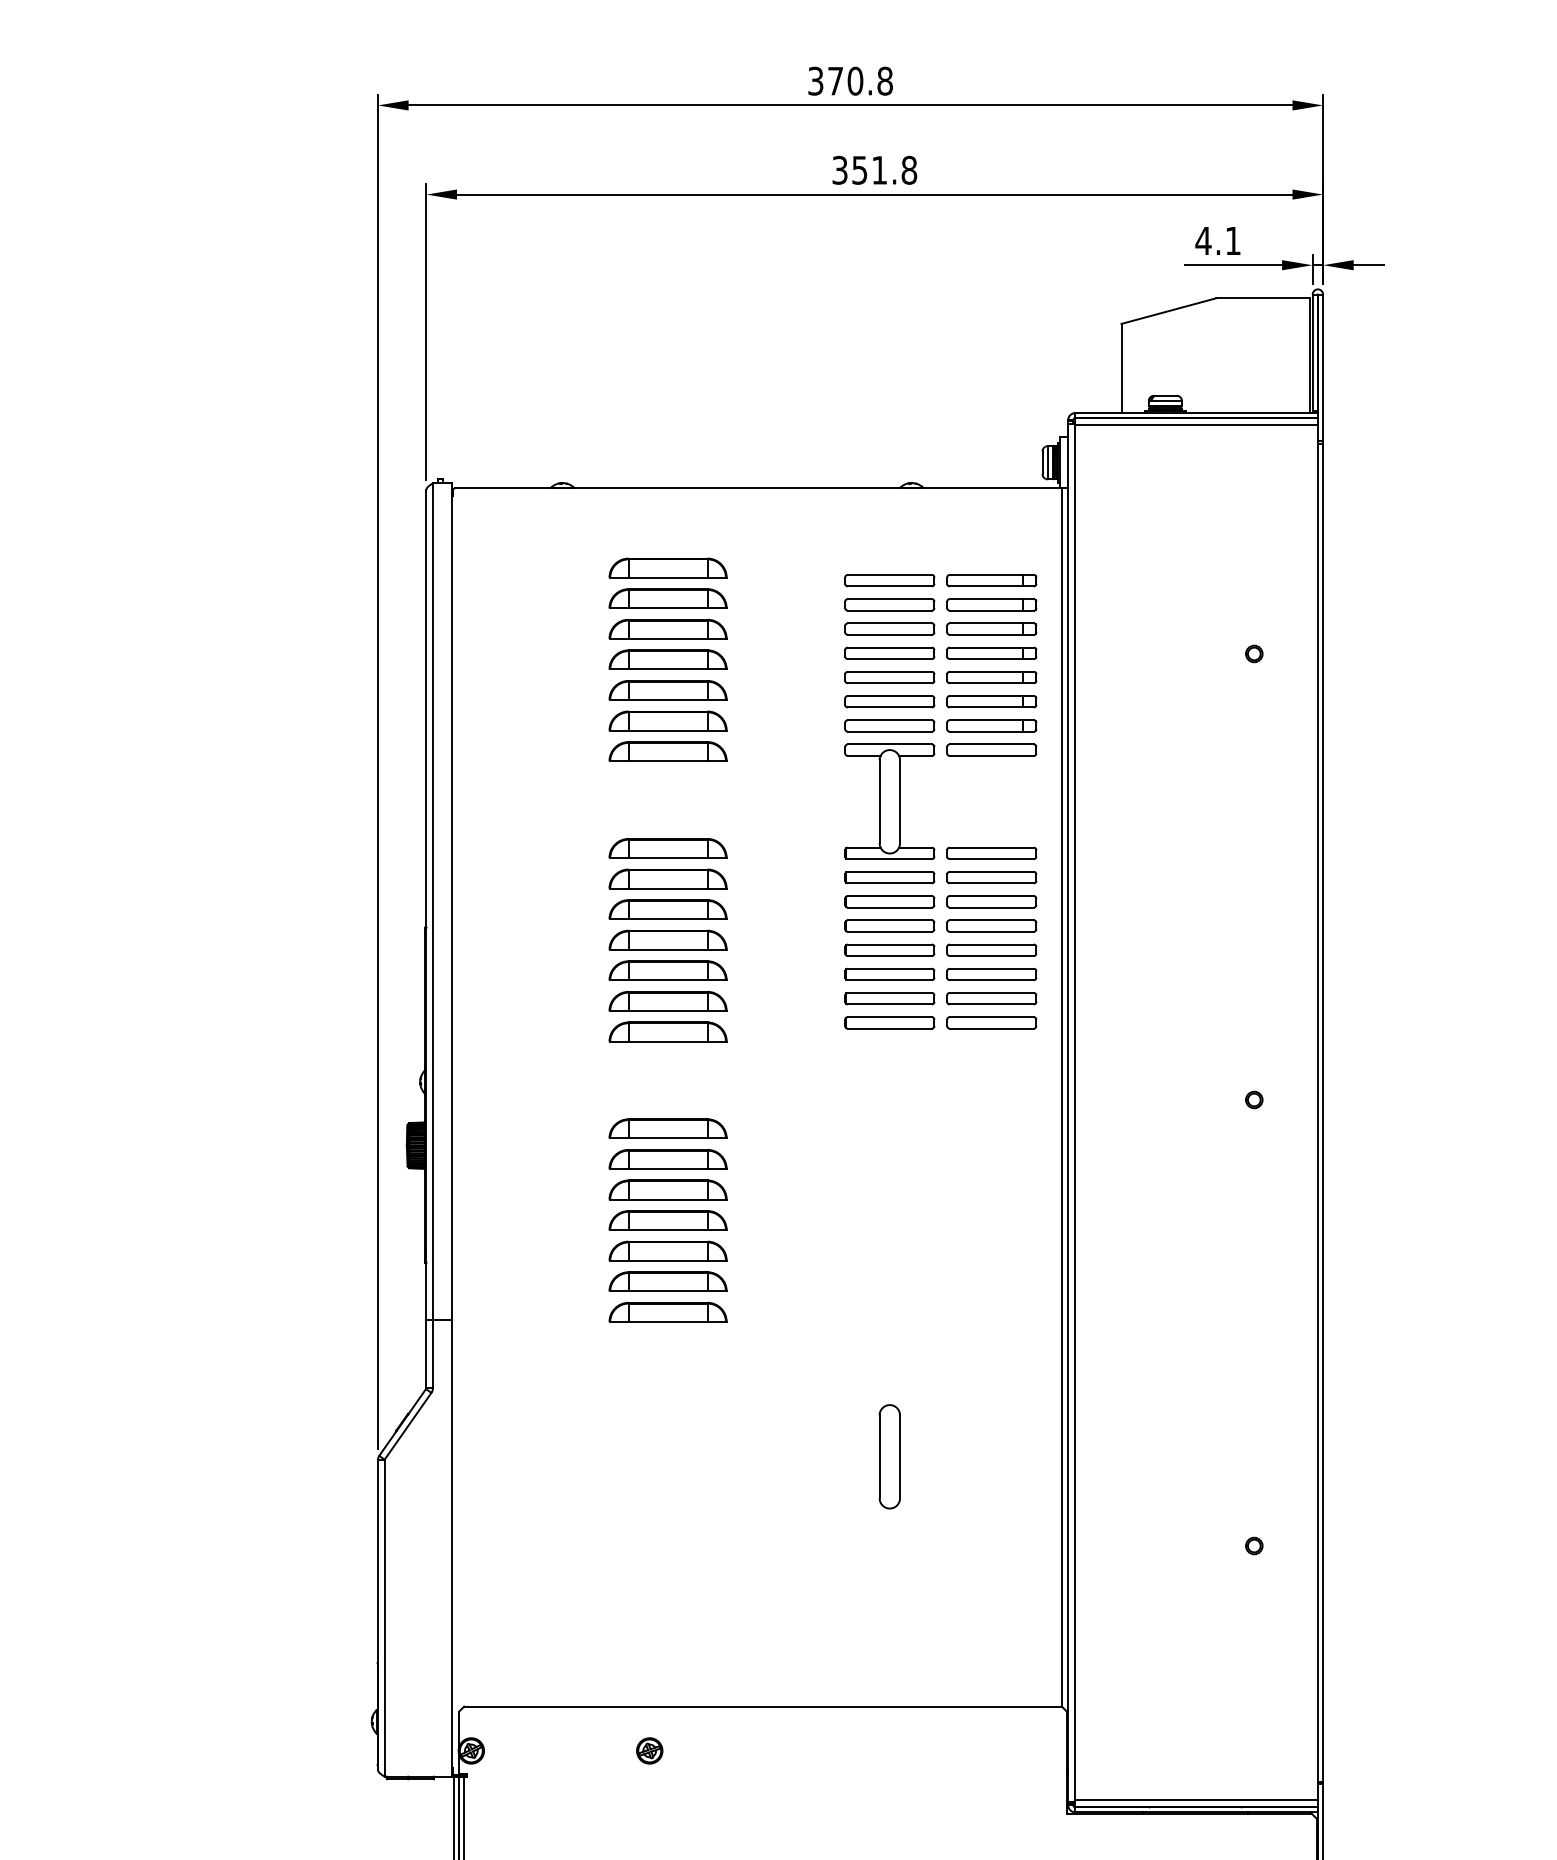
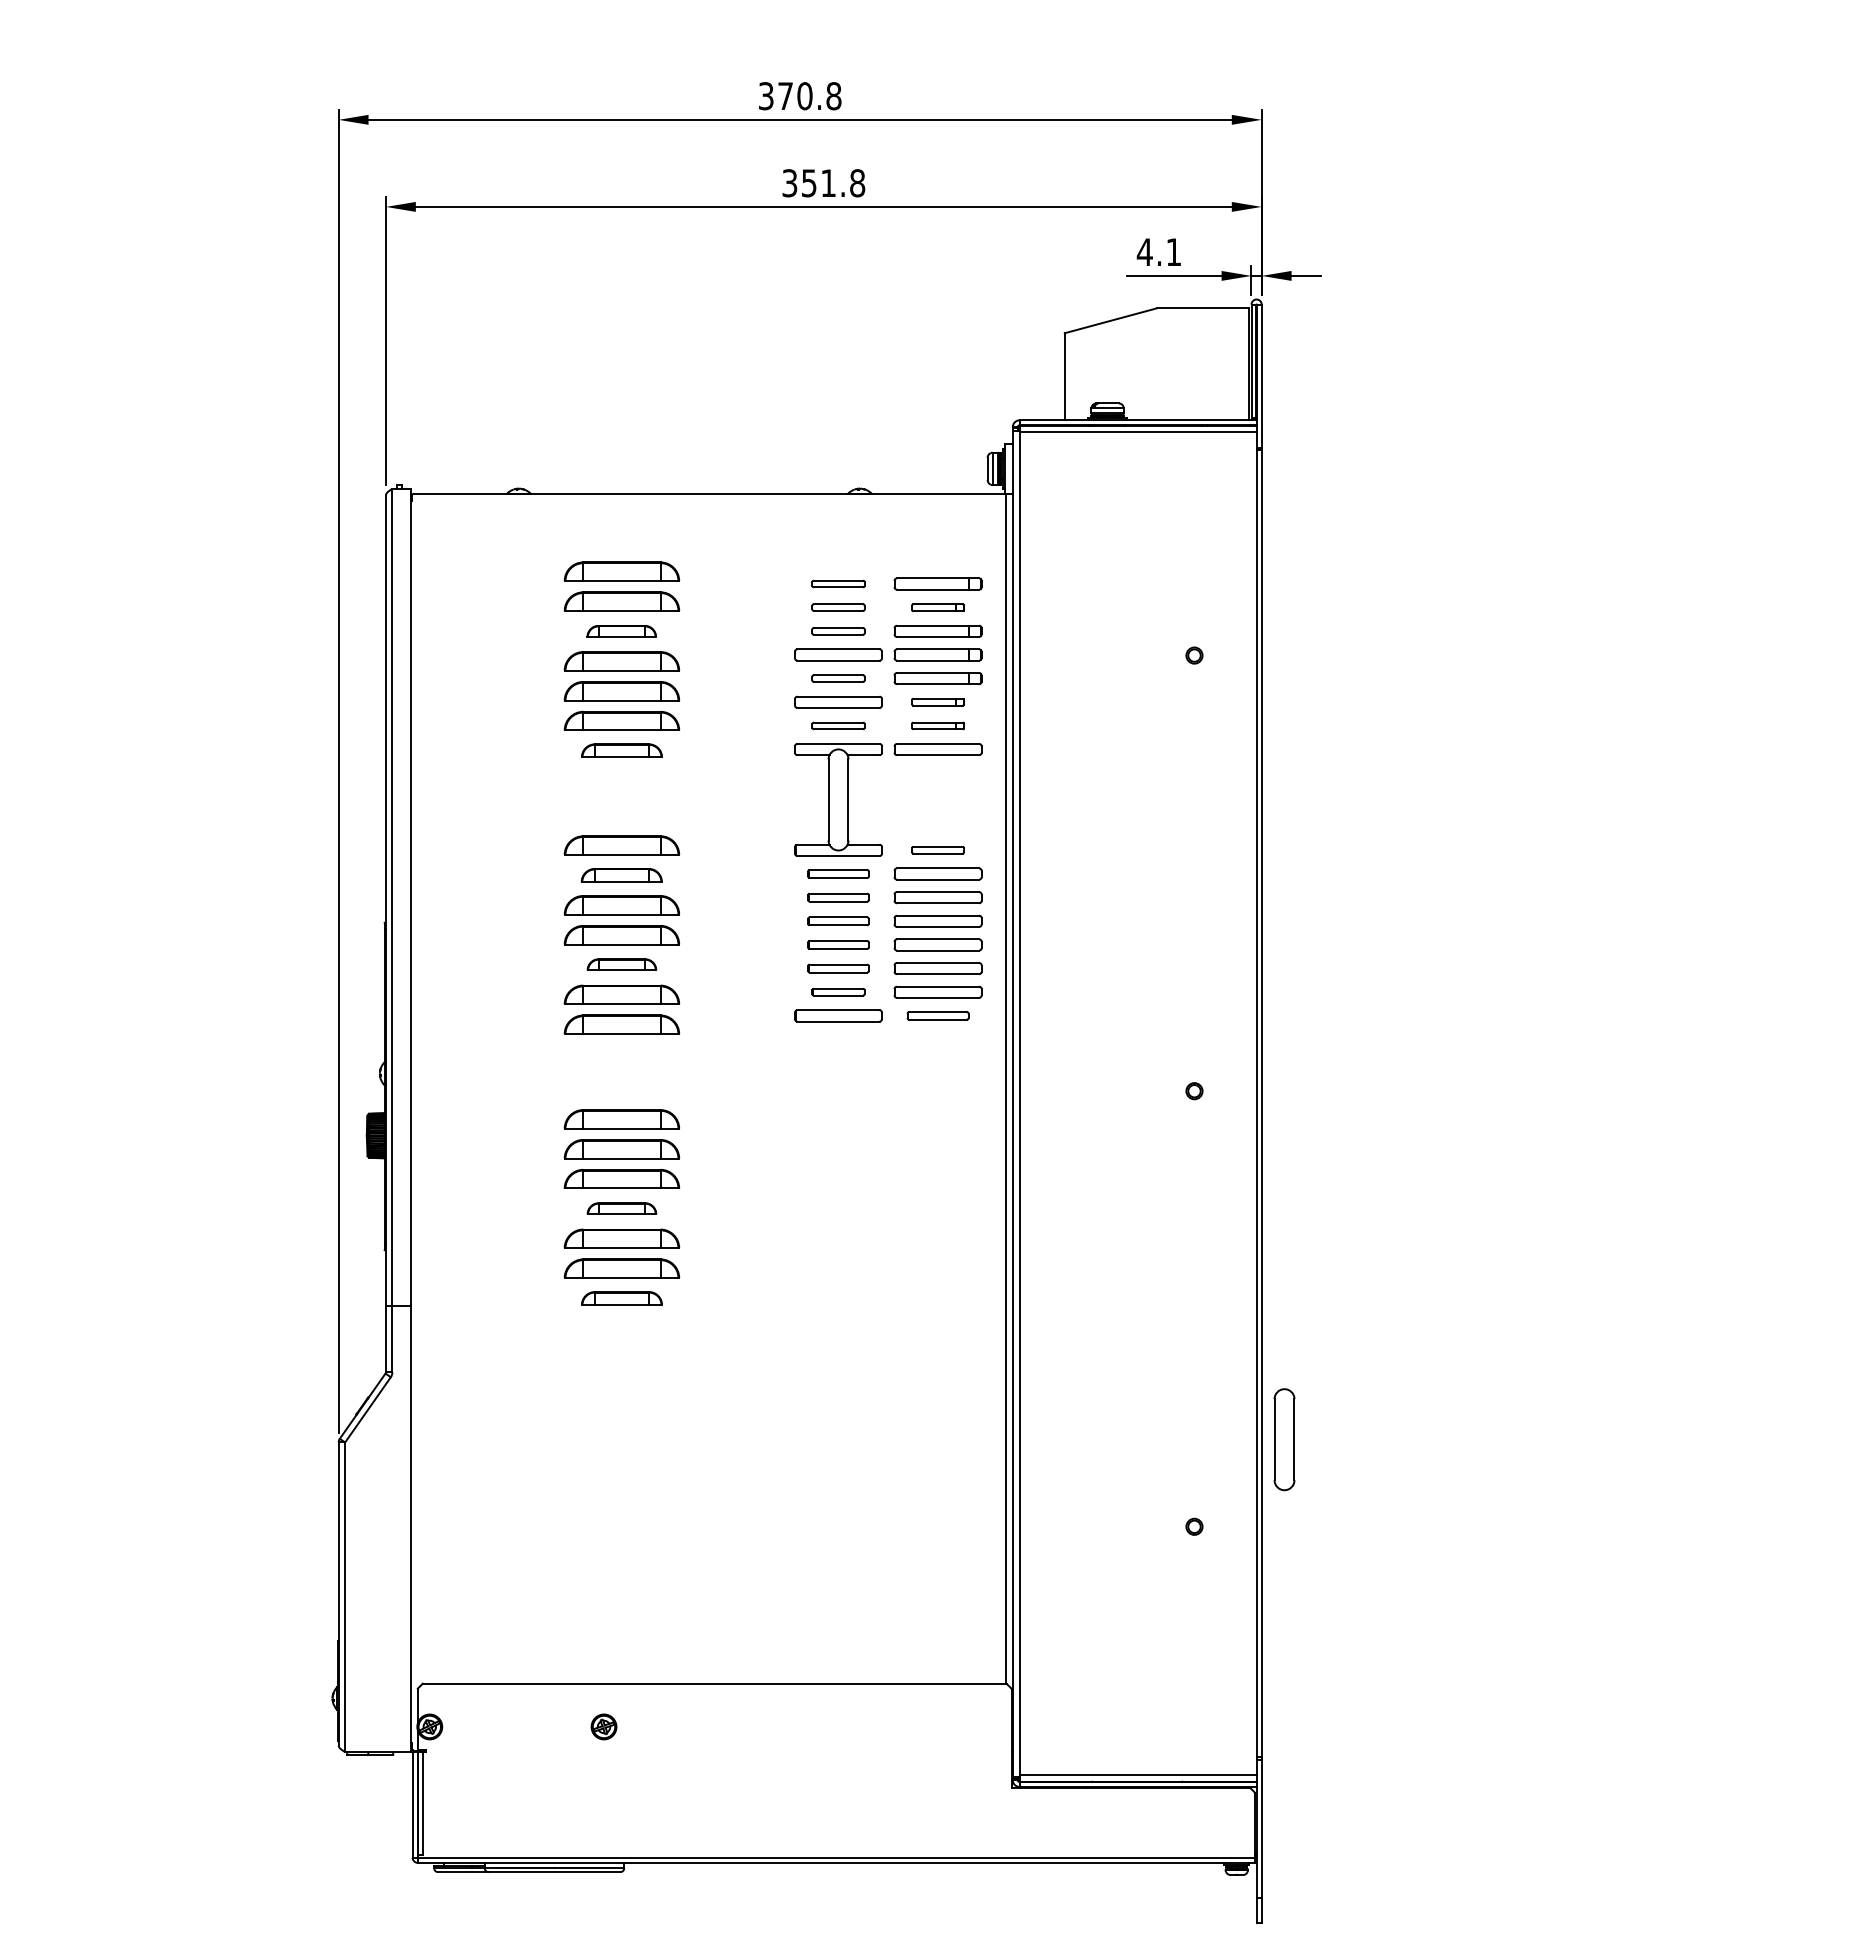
part: (889, 580) -> (838, 583), size x0.6
part: (889, 604) -> (838, 607), size x0.6
part: (991, 604) -> (937, 607), size x0.6
part: (667, 629) -> (621, 631), size x0.6
part: (889, 629) -> (838, 631), size x0.6
part: (889, 677) -> (838, 678), size x0.6
part: (991, 700) -> (937, 701), size x0.6
part: (889, 725) -> (838, 725), size x0.6
part: (991, 725) -> (937, 725), size x0.6
part: (667, 751) -> (621, 750), size x0.7
part: (991, 852) -> (937, 849), size x0.6
part: (889, 877) -> (838, 873), size x0.7
part: (667, 879) -> (621, 875), size x0.7
part: (889, 901) -> (838, 897), size x0.7
part: (889, 926) -> (838, 921), size x0.7
part: (889, 949) -> (838, 944), size x0.7
part: (667, 970) -> (621, 964), size x0.6
part: (889, 974) -> (838, 968), size x0.7
part: (889, 997) -> (838, 991), size x0.6
part: (991, 1022) -> (937, 1015), size x0.7
part: (667, 1220) -> (621, 1208), size x0.6
part: (667, 1312) -> (621, 1298), size x0.7
part: (889, 1456) -> (1284, 1439), moved

